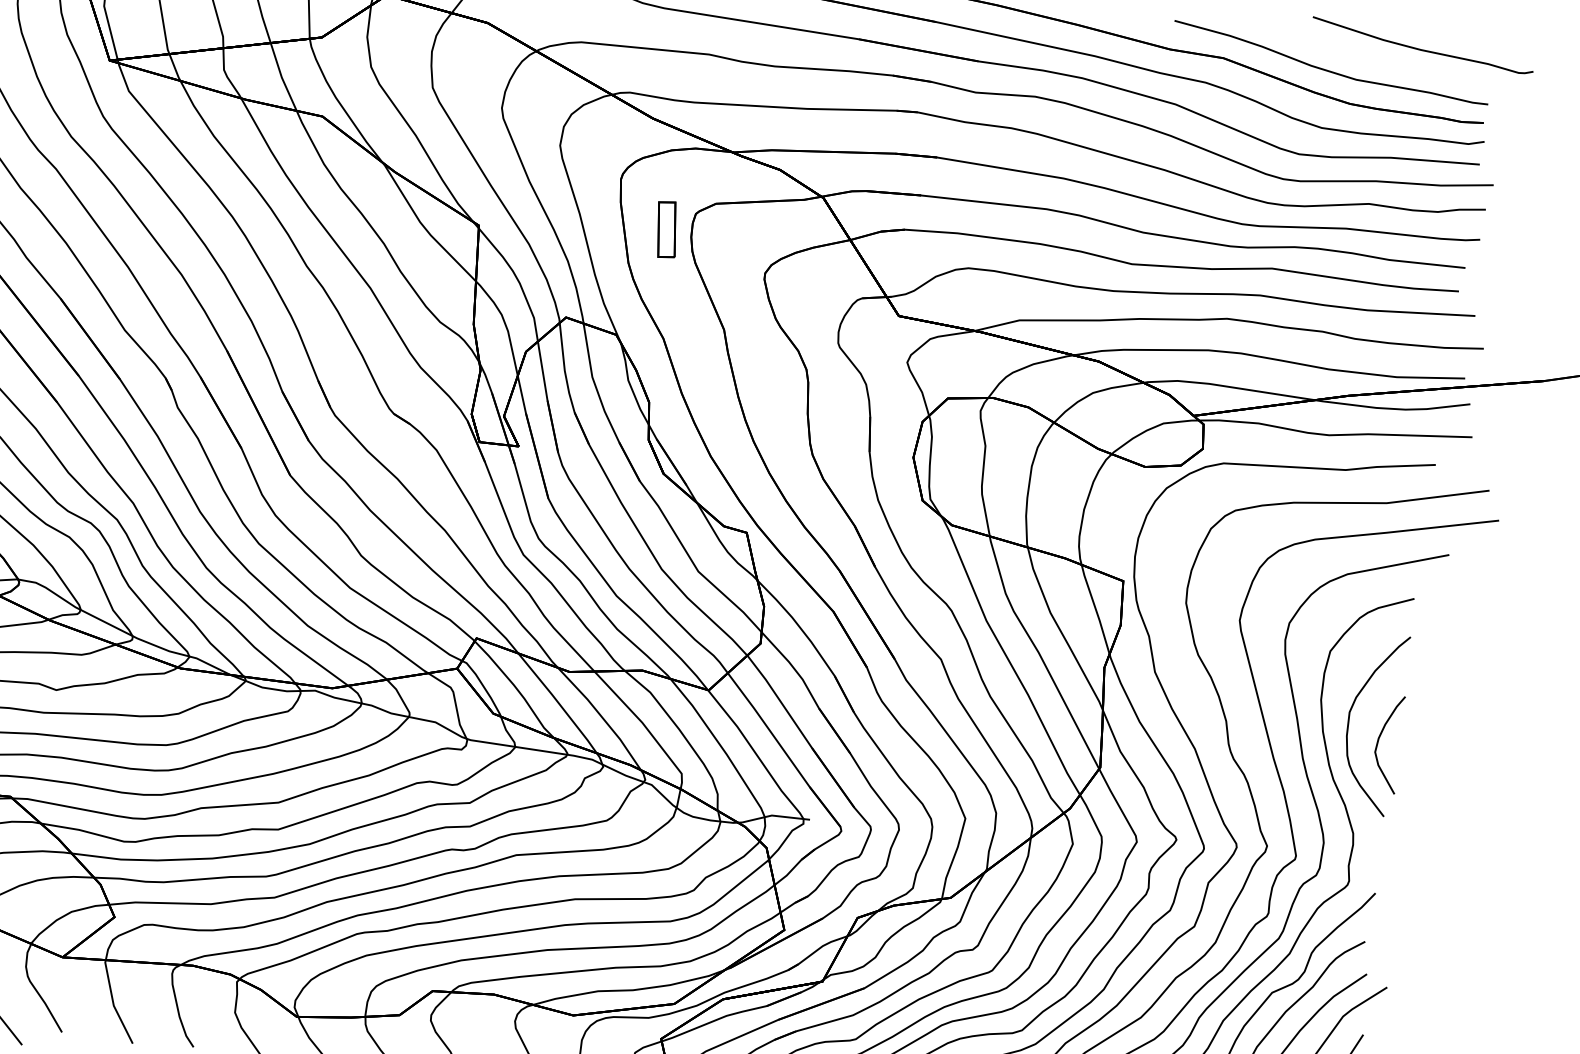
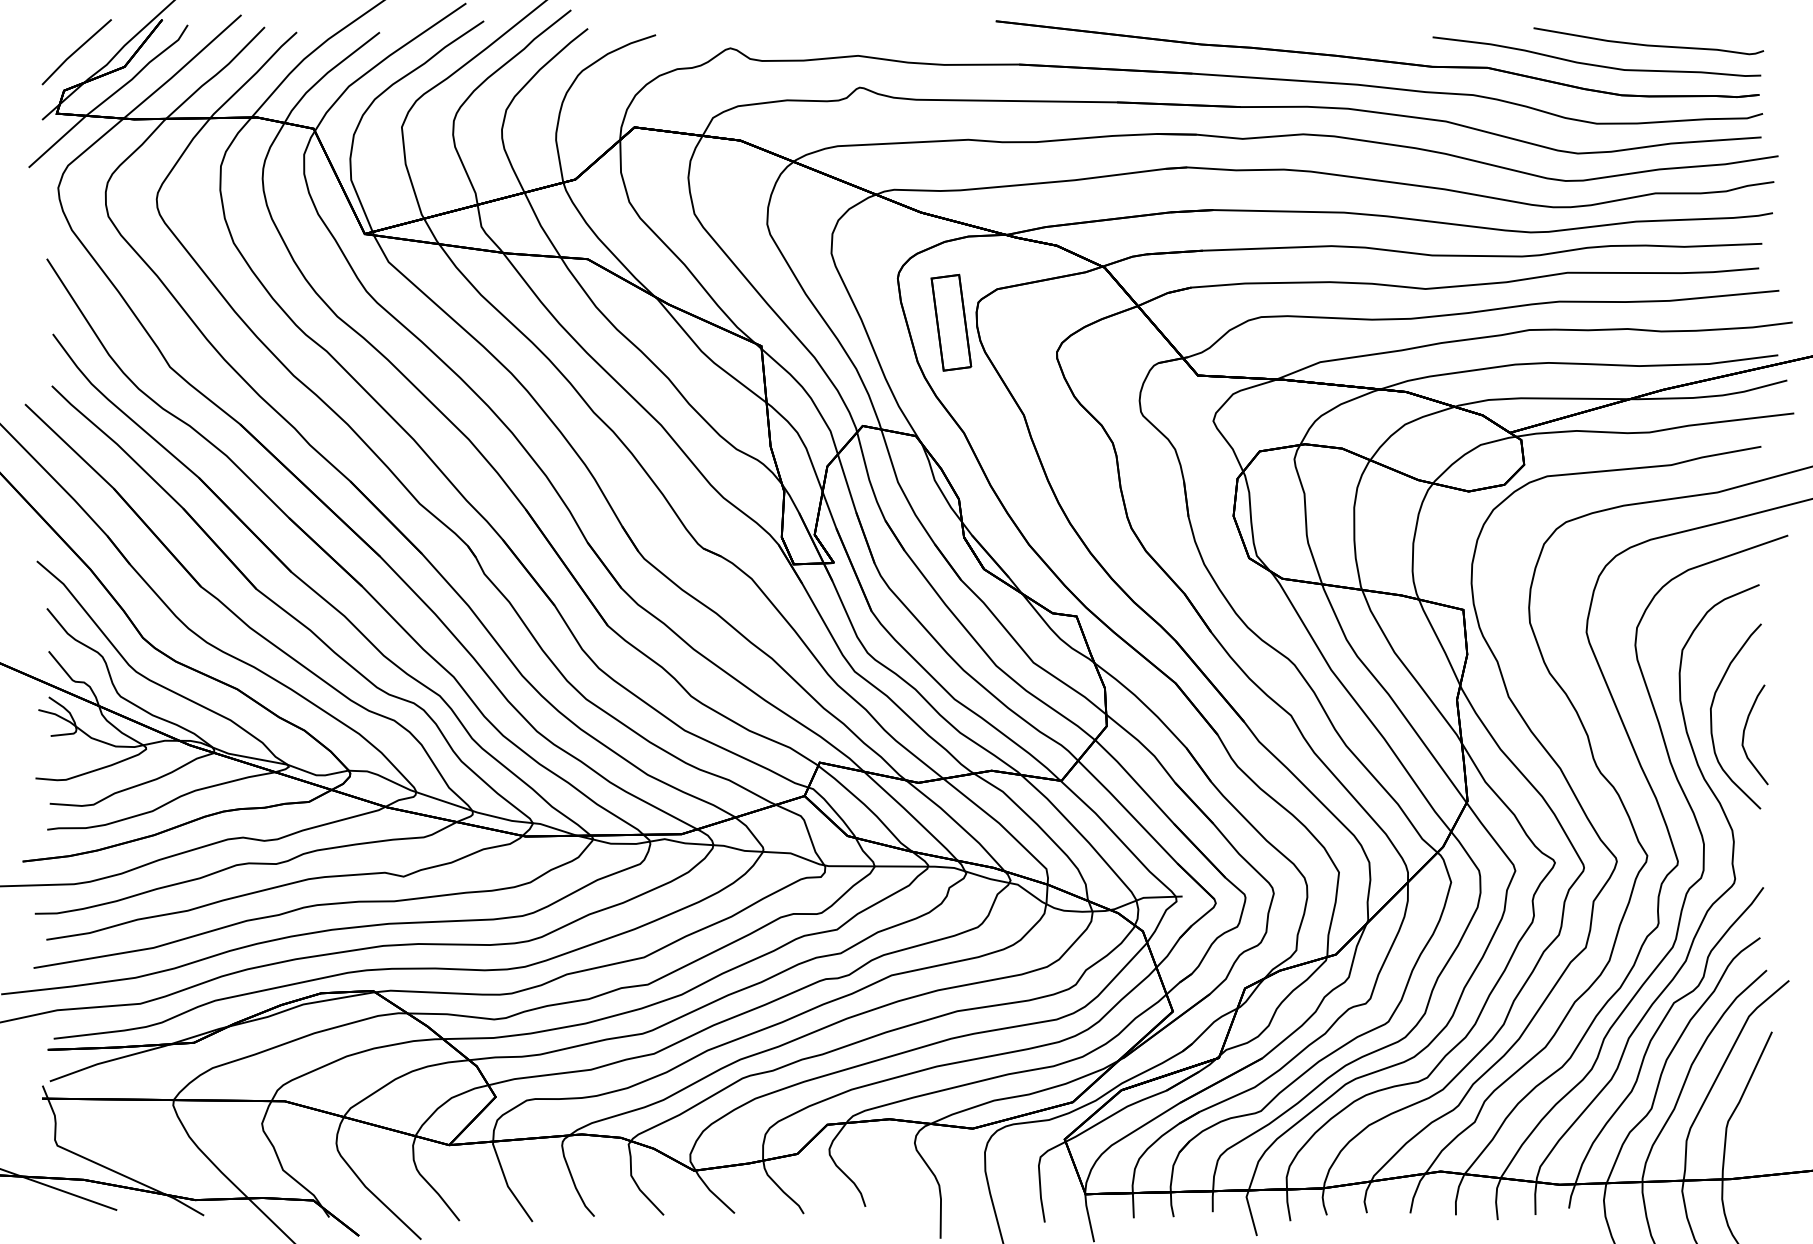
curve: (1422, 49) -> (1648, 44), moved
part: (666, 229) -> (951, 322), size x1.67

